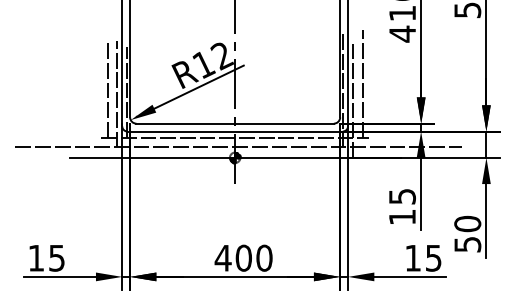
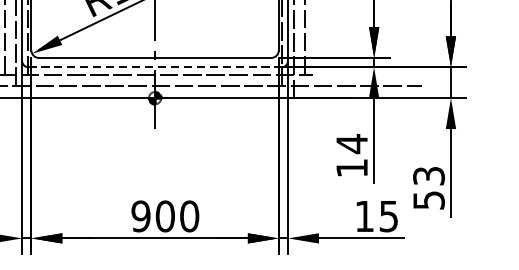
line: (235, 131) -> (155, 67), solid -> dashed
text: (402, 196) -> (352, 143), 15 -> 14
text: (467, 223) -> (428, 175), 50 -> 53
text: (222, 257) -> (140, 215), 400 -> 900

